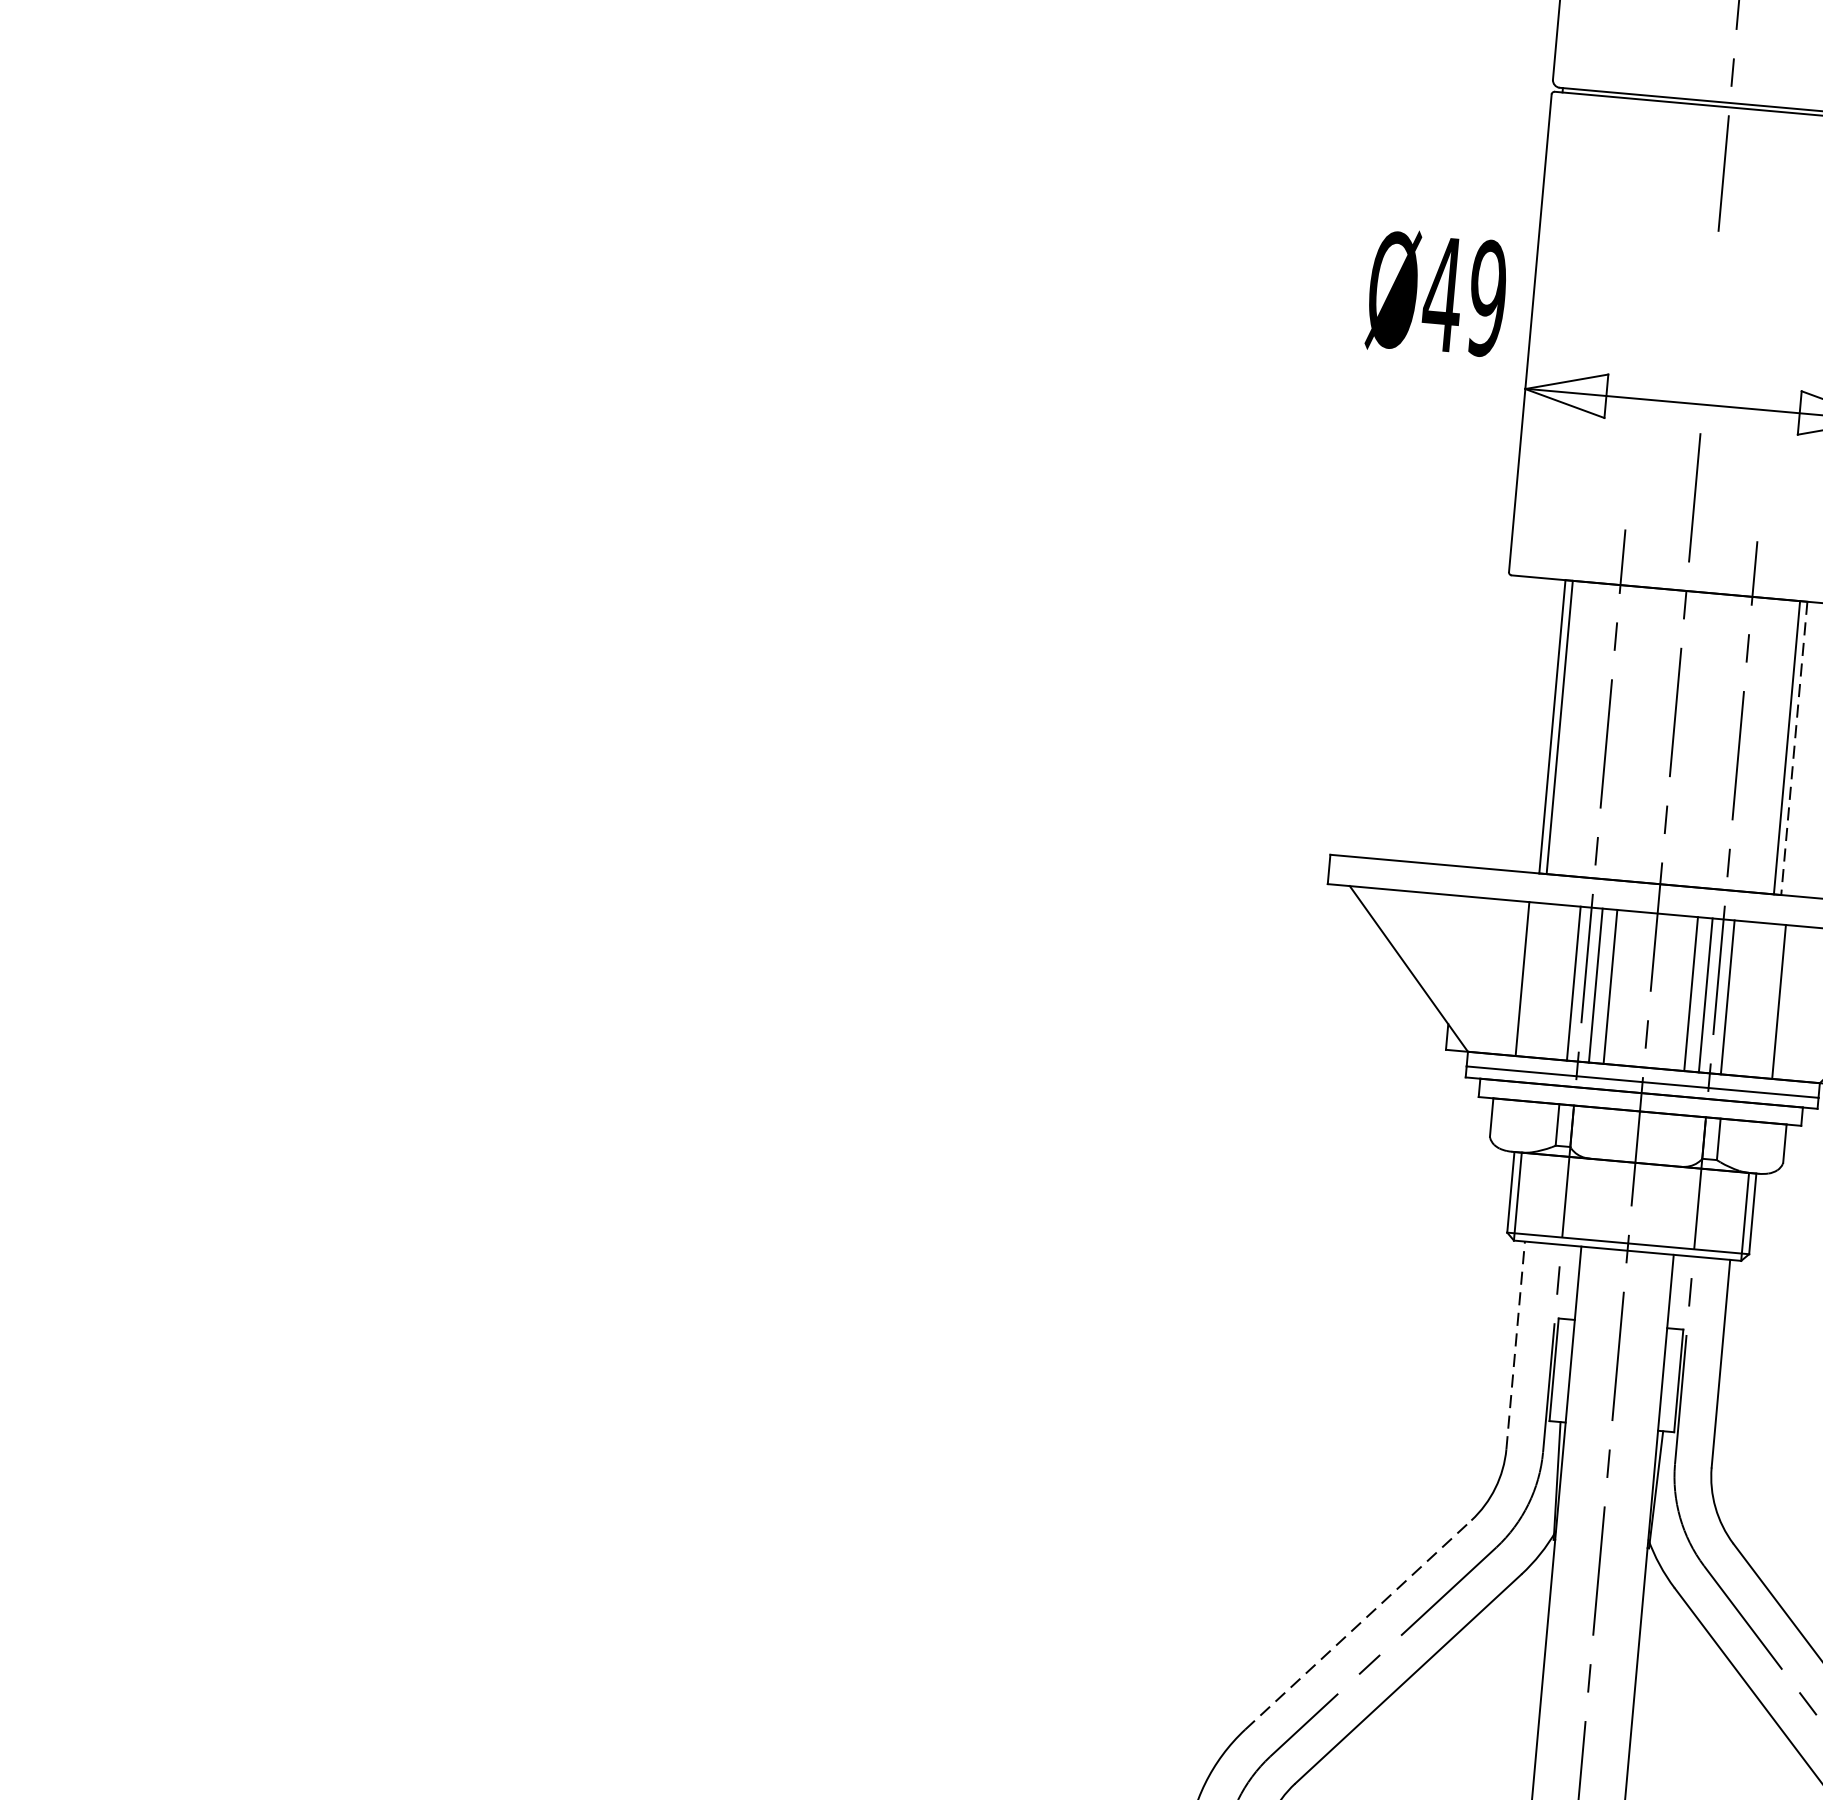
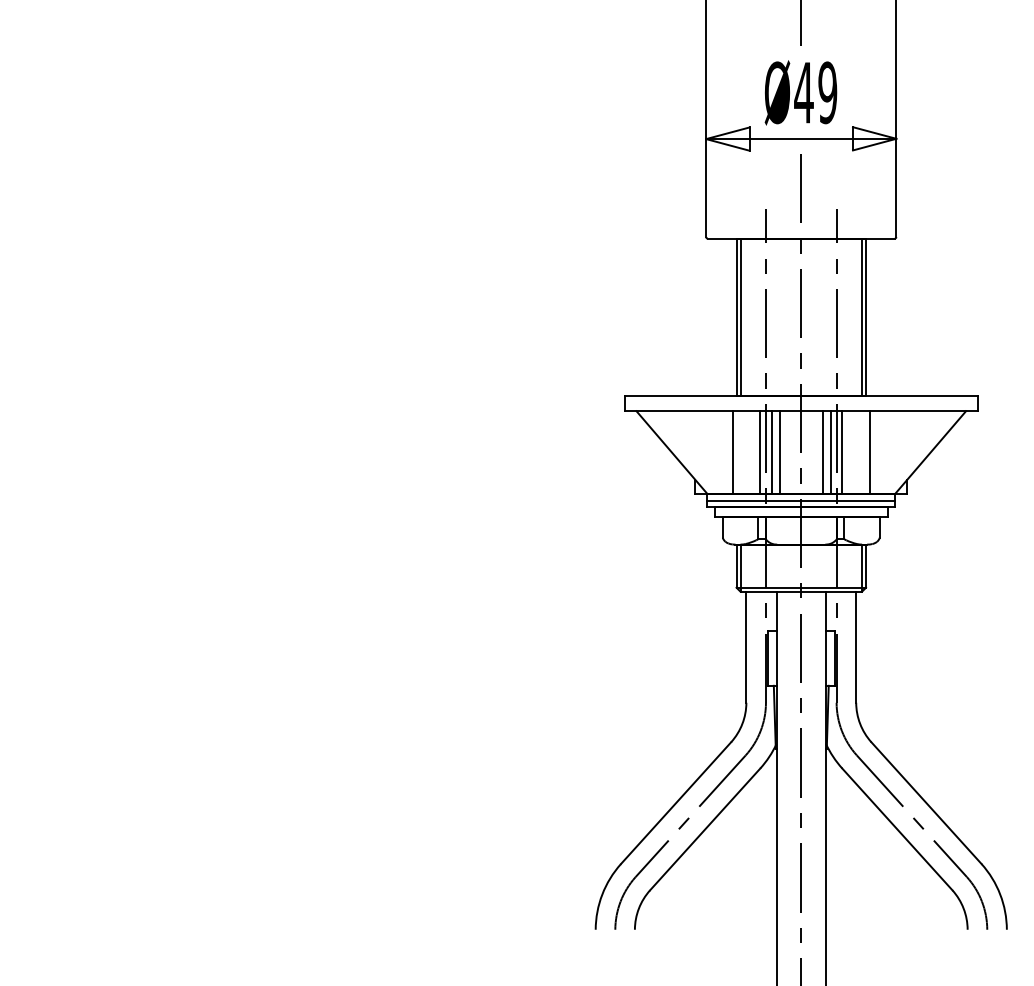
text: (1436, 293) -> (800, 92), moved
line: (1795, 749) -> (866, 317), dashed -> solid
line: (1515, 1345) -> (746, 647), dashed -> solid
line: (1359, 1623) -> (676, 802), dashed -> solid

